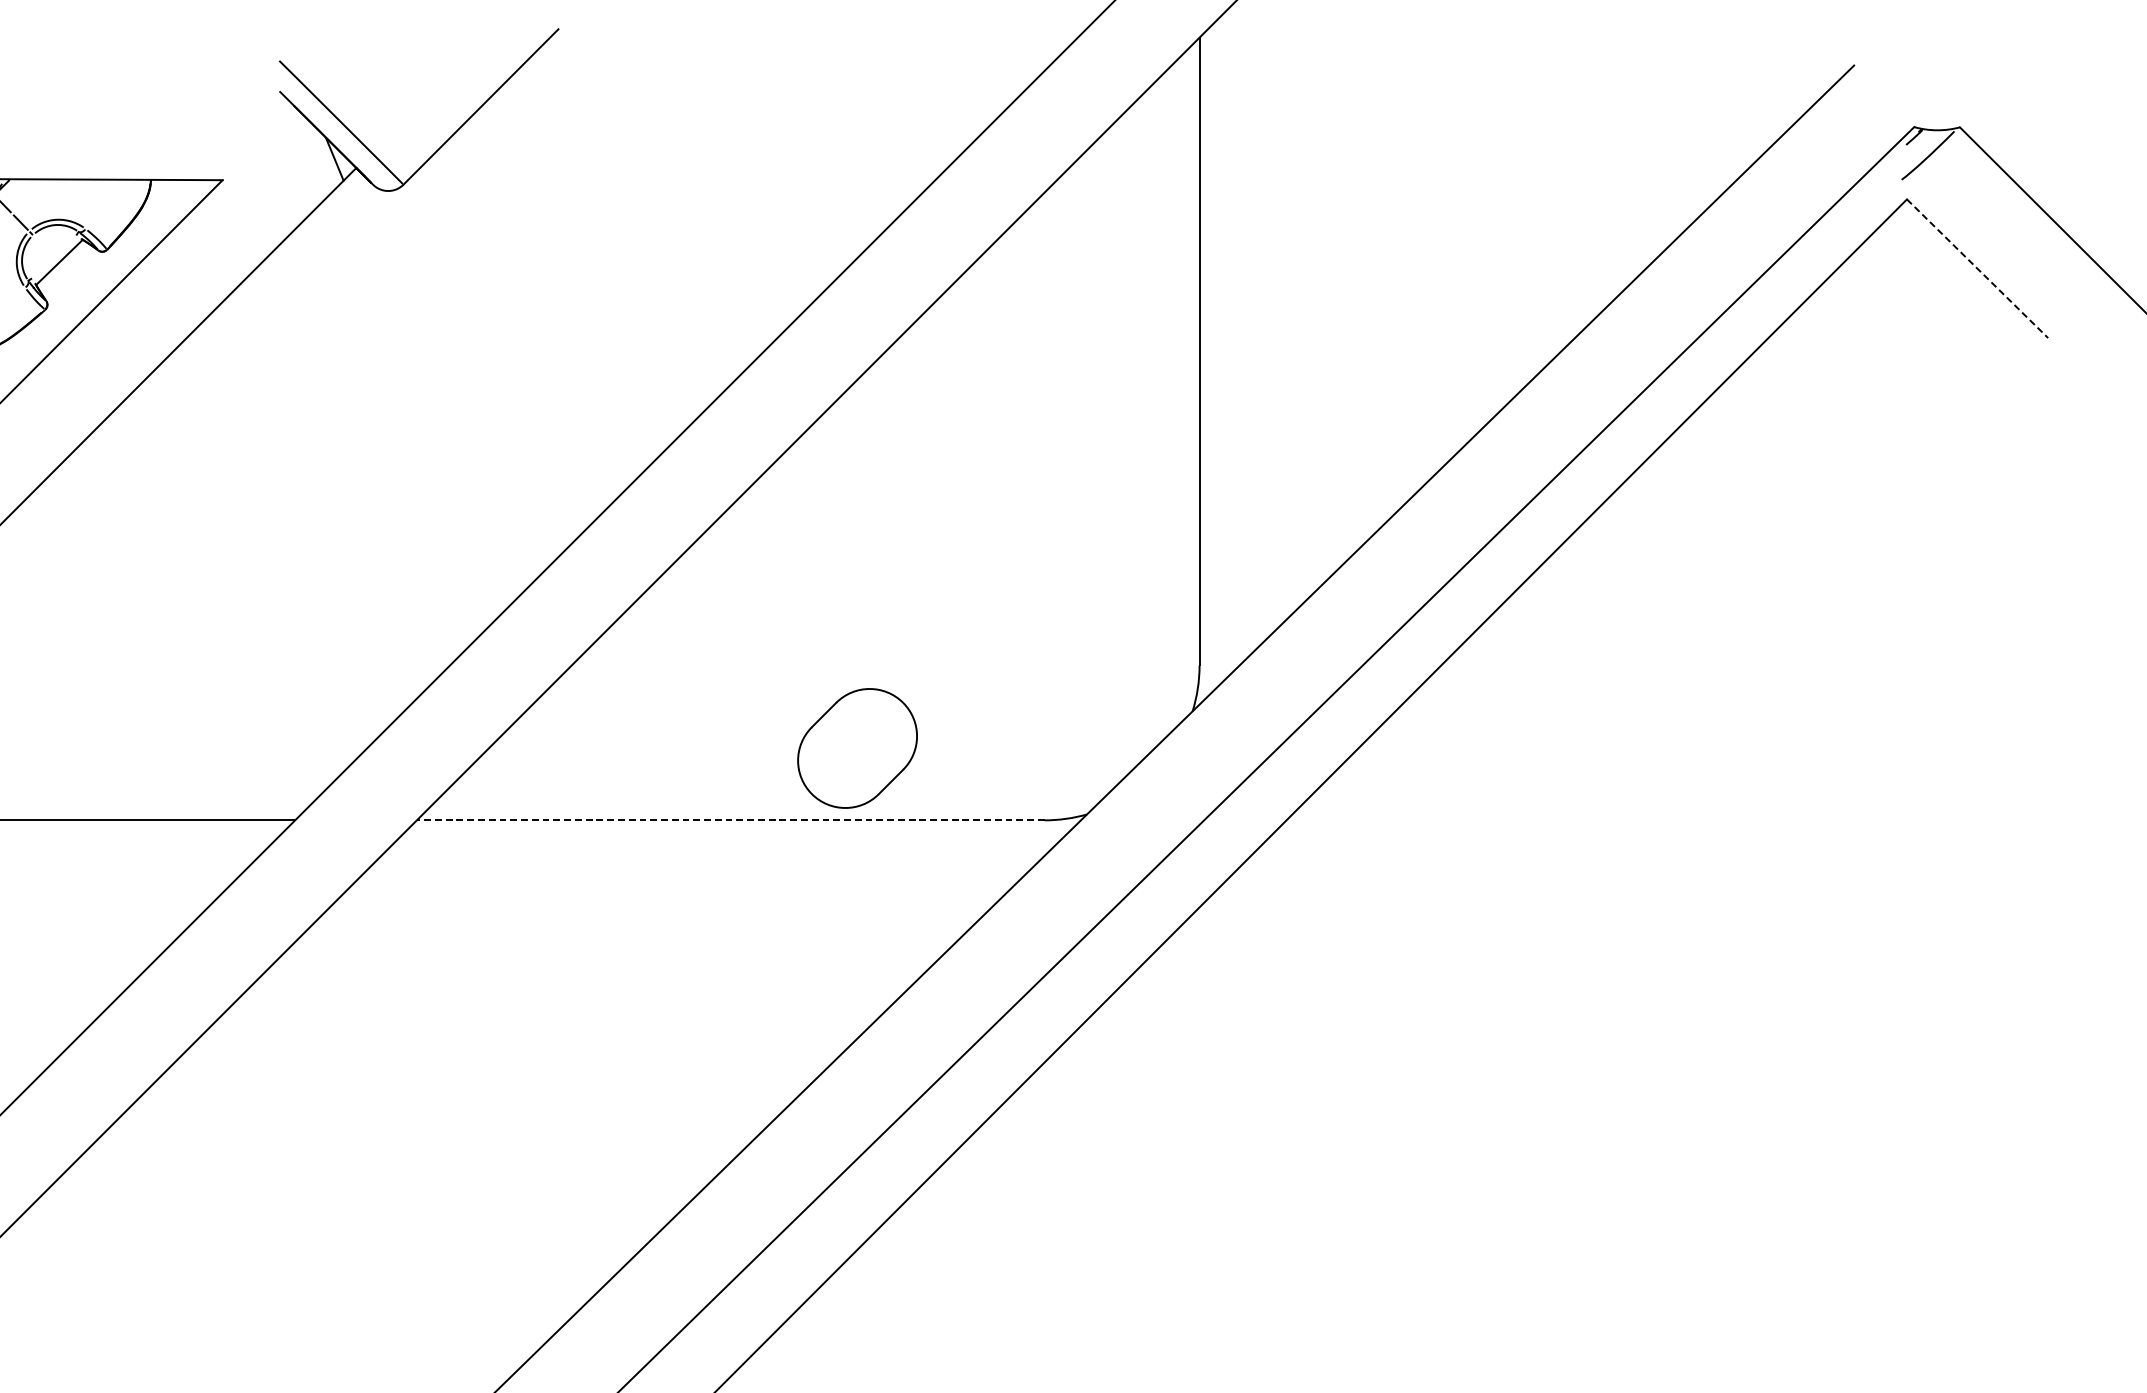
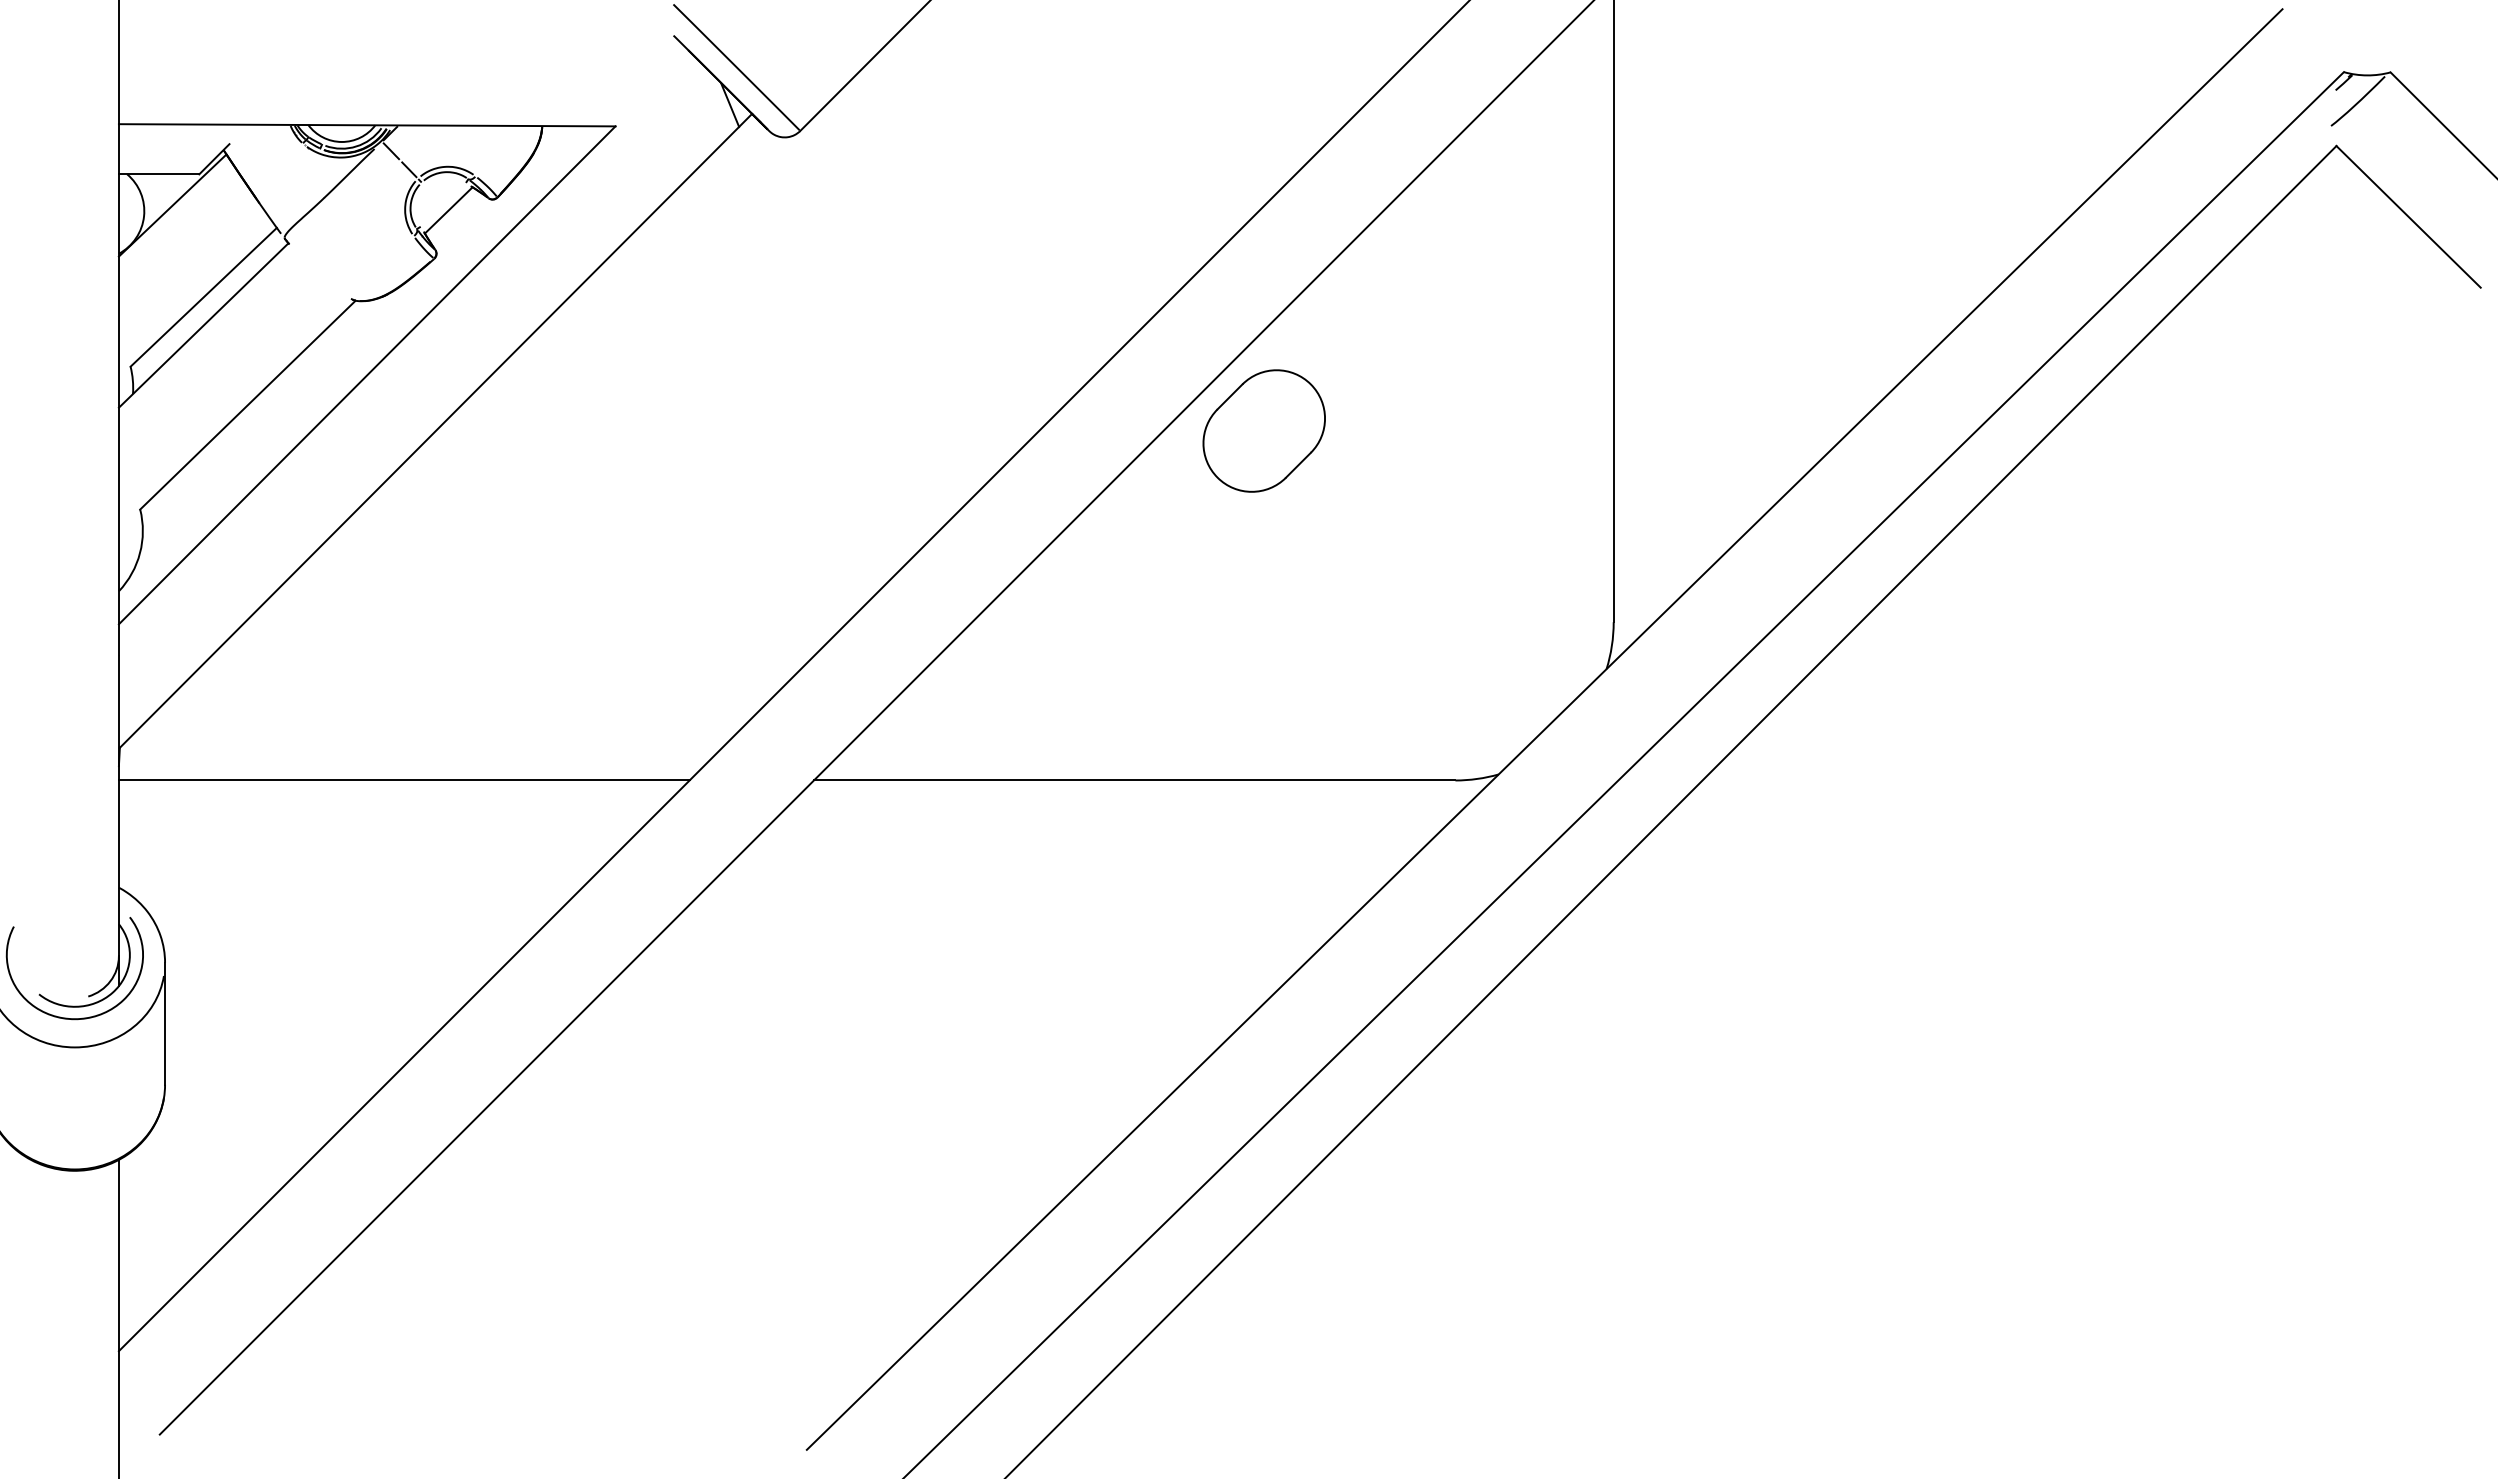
line: (1977, 269) -> (2408, 217), dashed -> solid
part: (856, 747) -> (1263, 430), moved
line: (730, 820) -> (1134, 780), dashed -> solid

